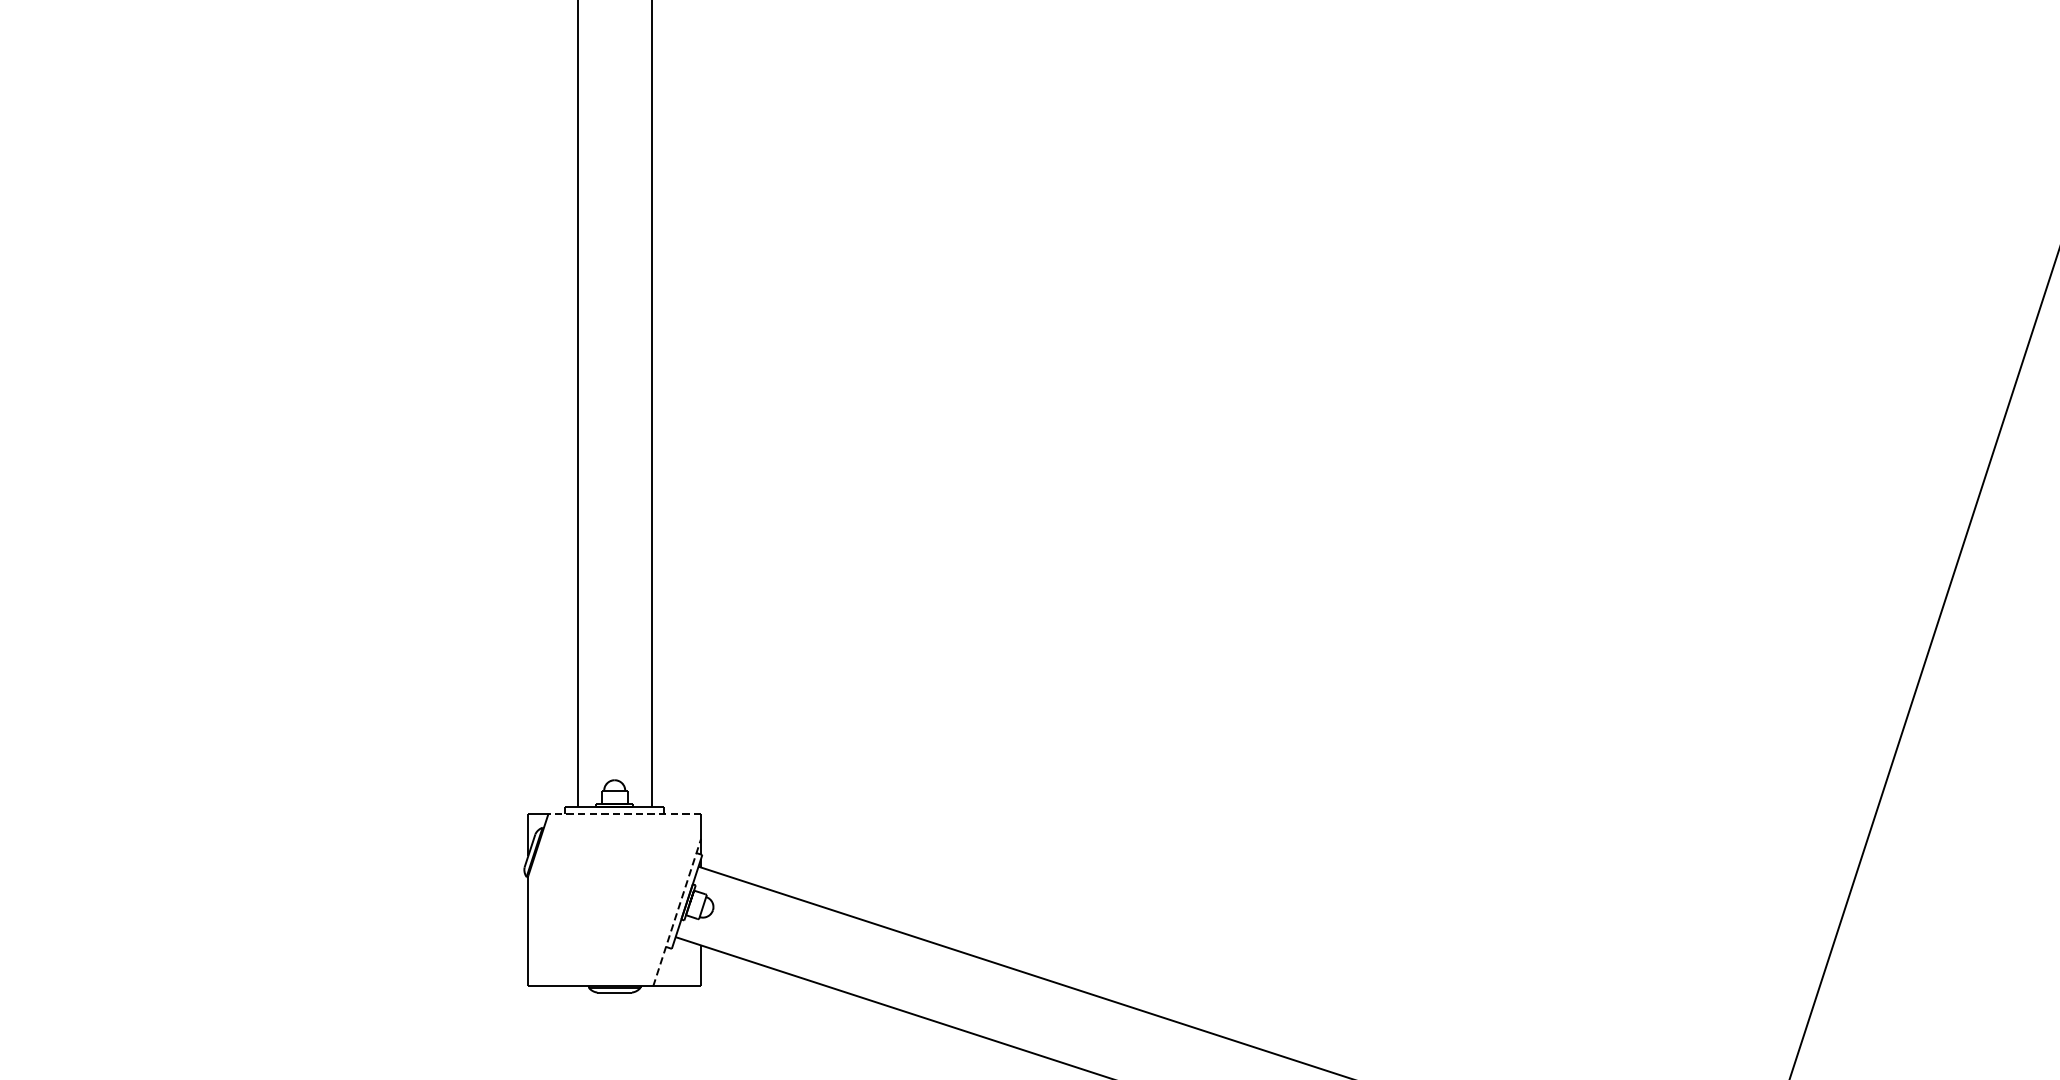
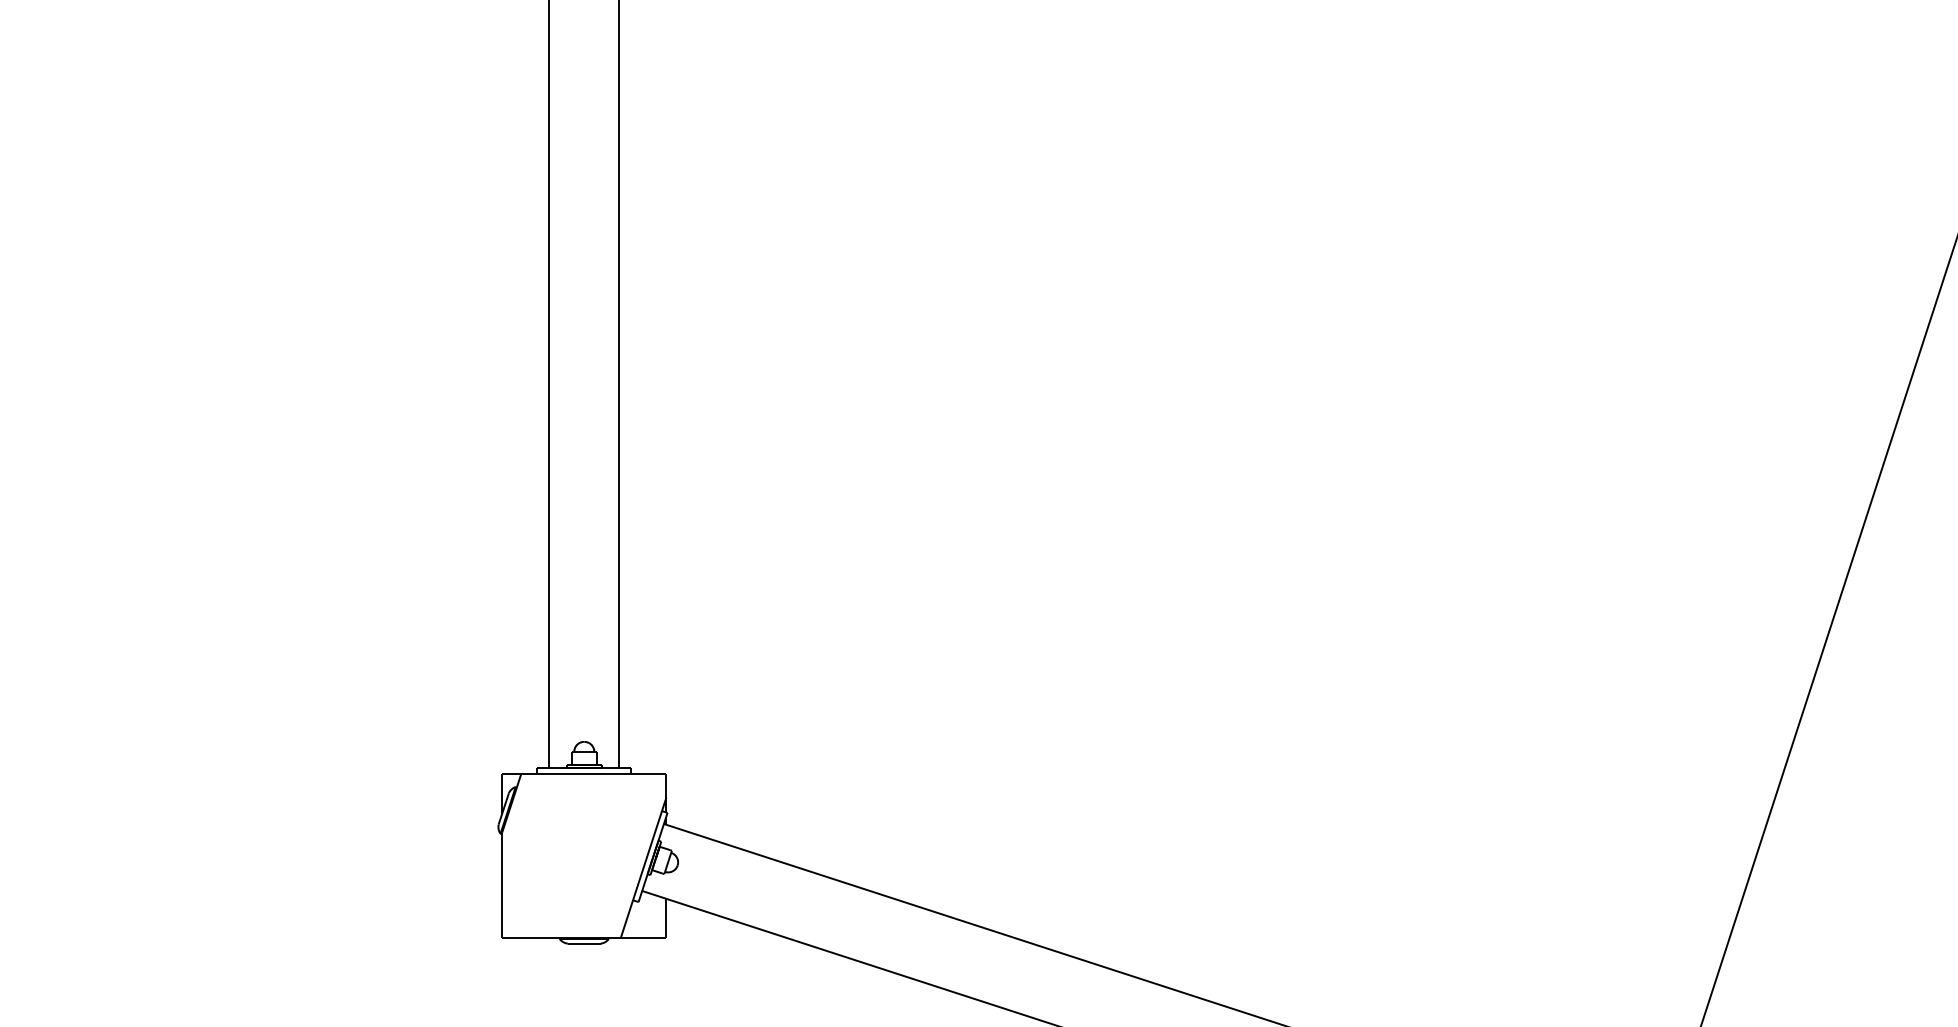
line: (624, 813) -> (593, 773), dashed -> solid
line: (677, 912) -> (643, 867), dashed -> solid

